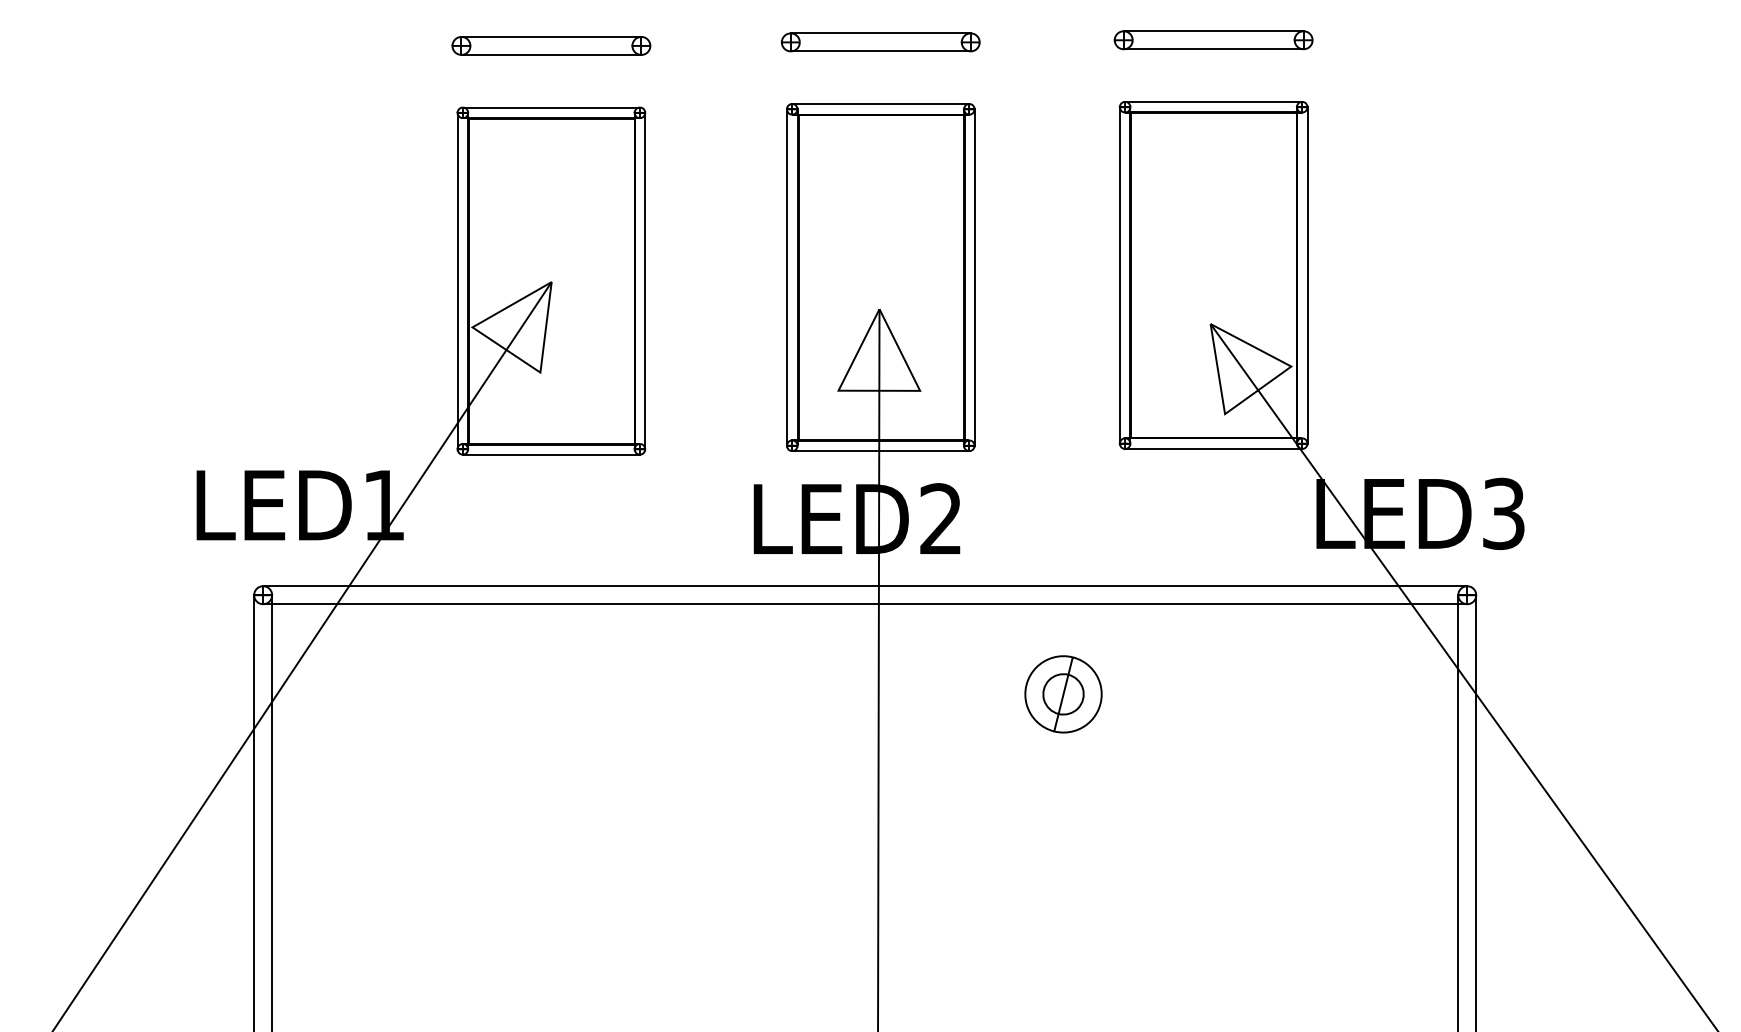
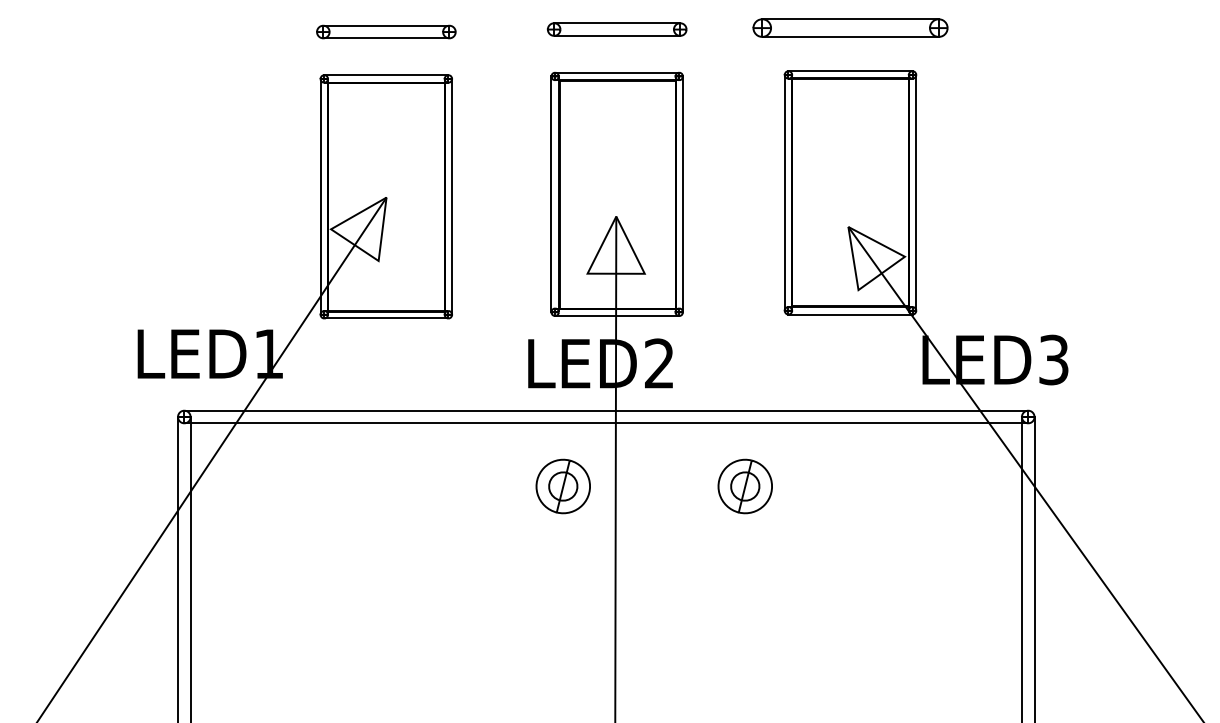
part: (1213, 39) -> (850, 27), size x1.4
part: (802, 694) -> (562, 486), added

